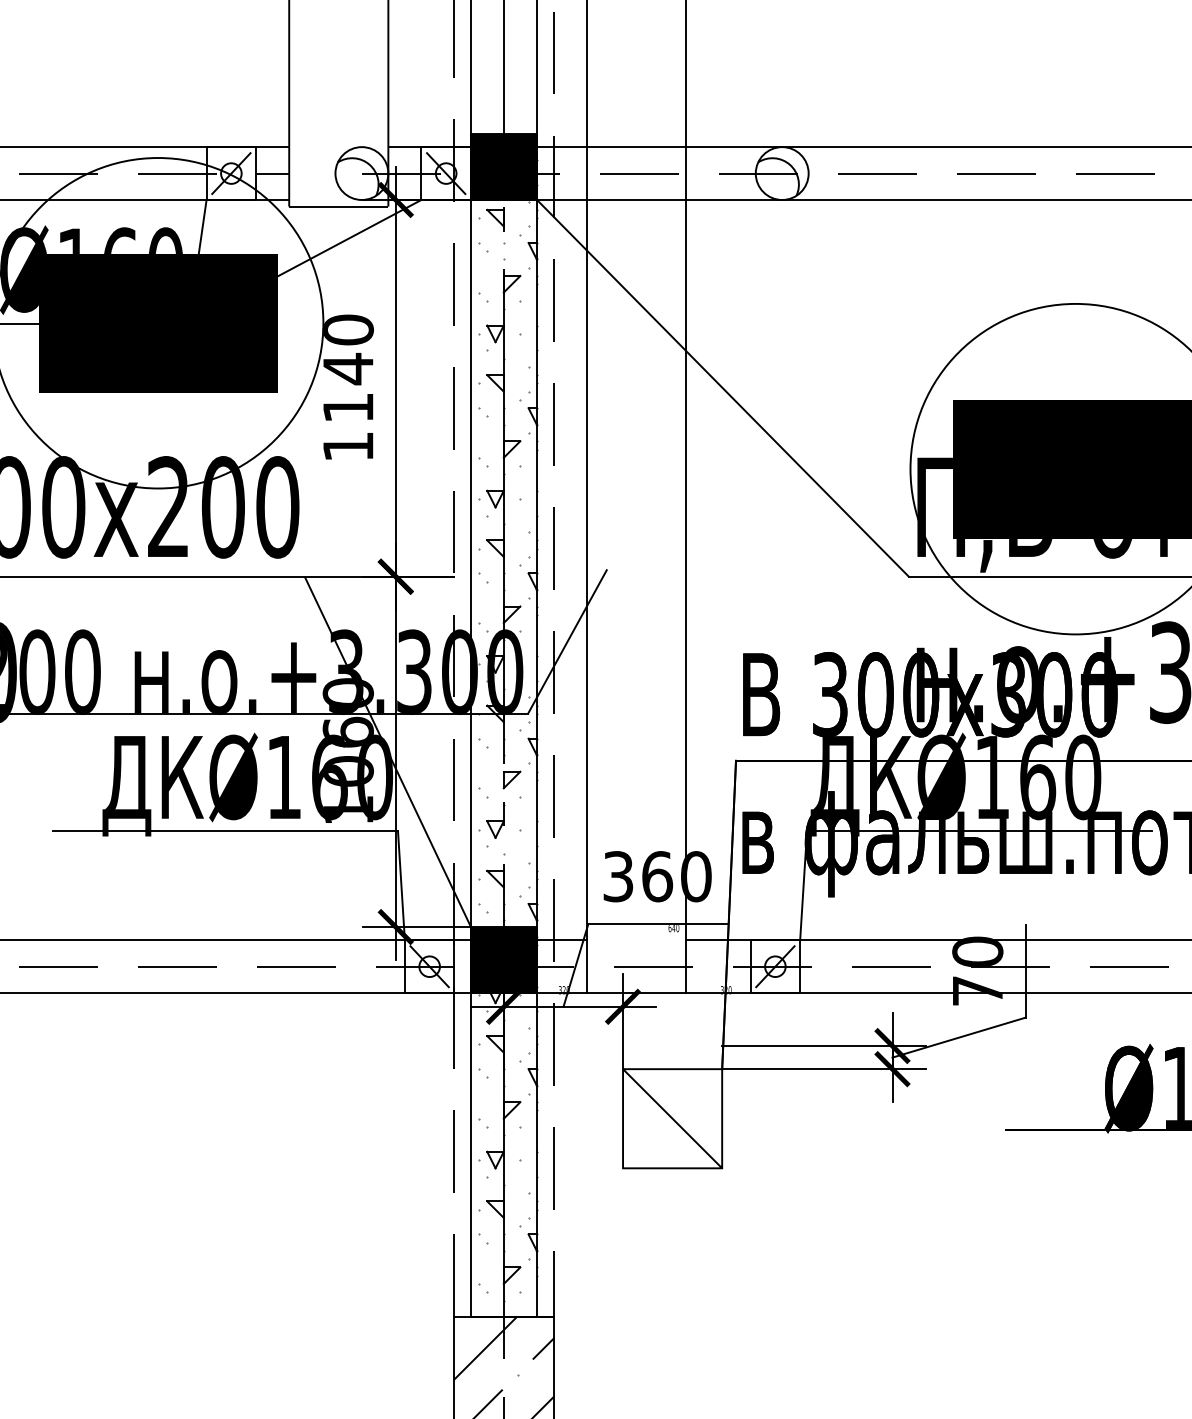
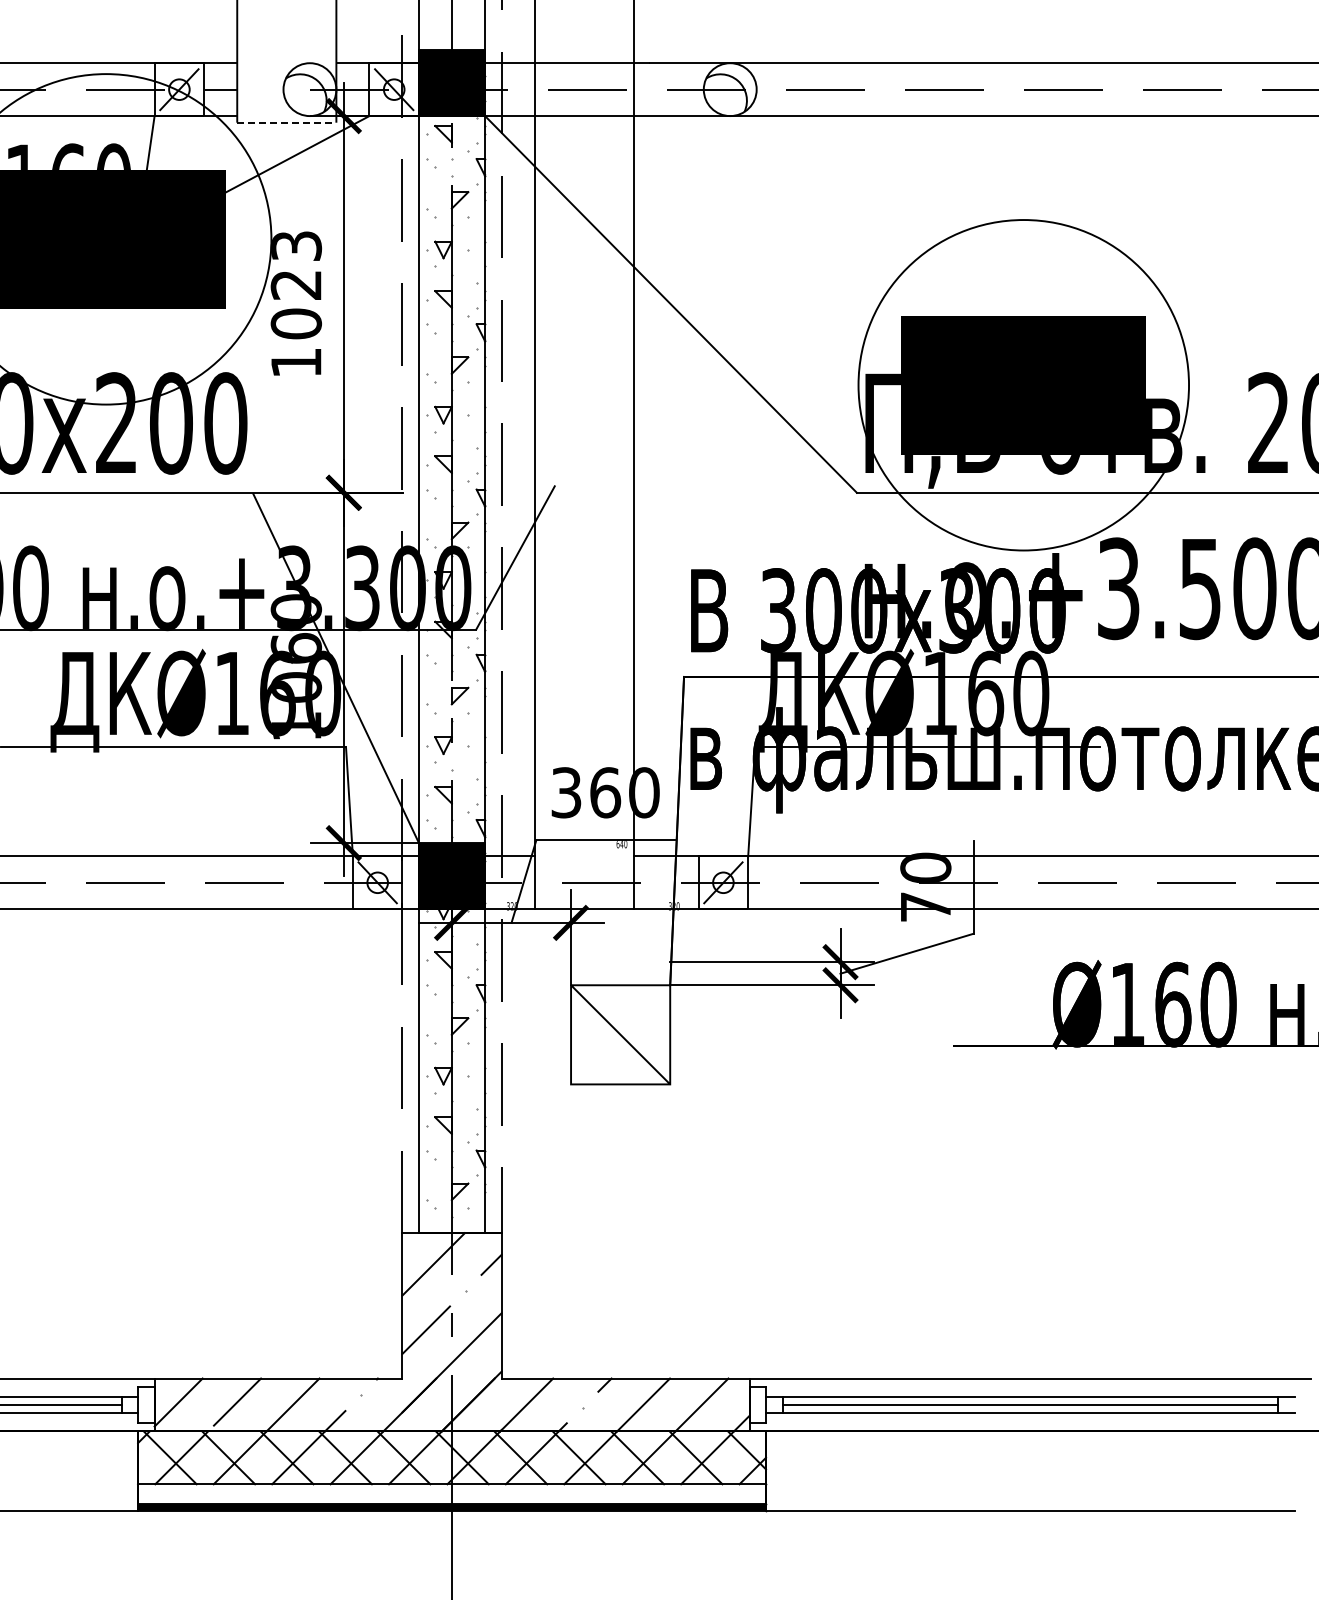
line: (338, 206) -> (286, 122), solid -> dashed
text: (348, 368) -> (296, 284), 1140 -> 1023

